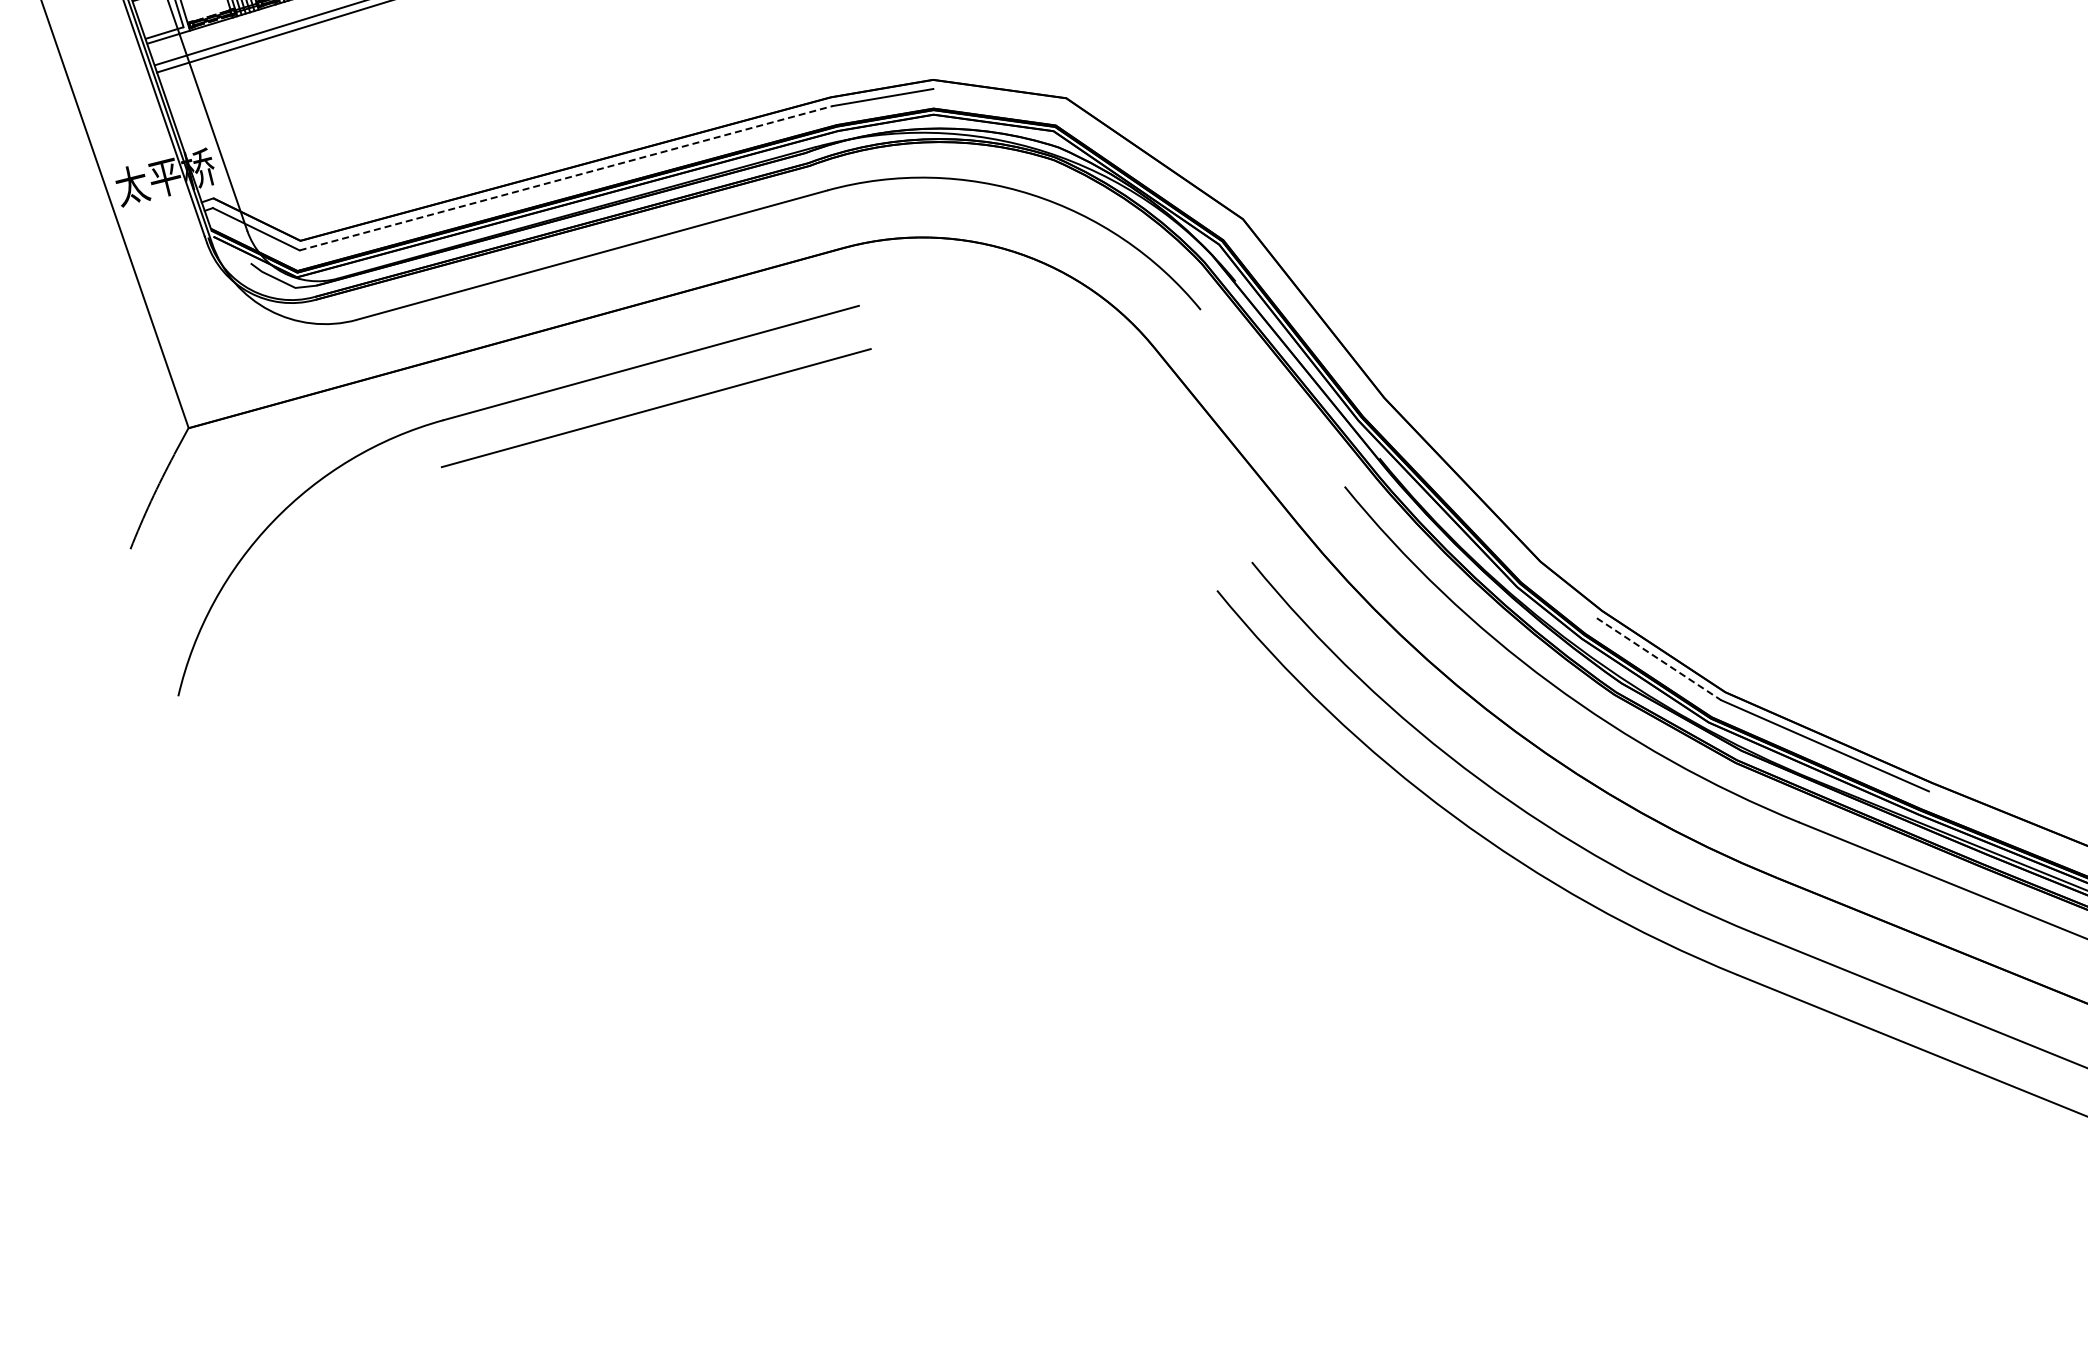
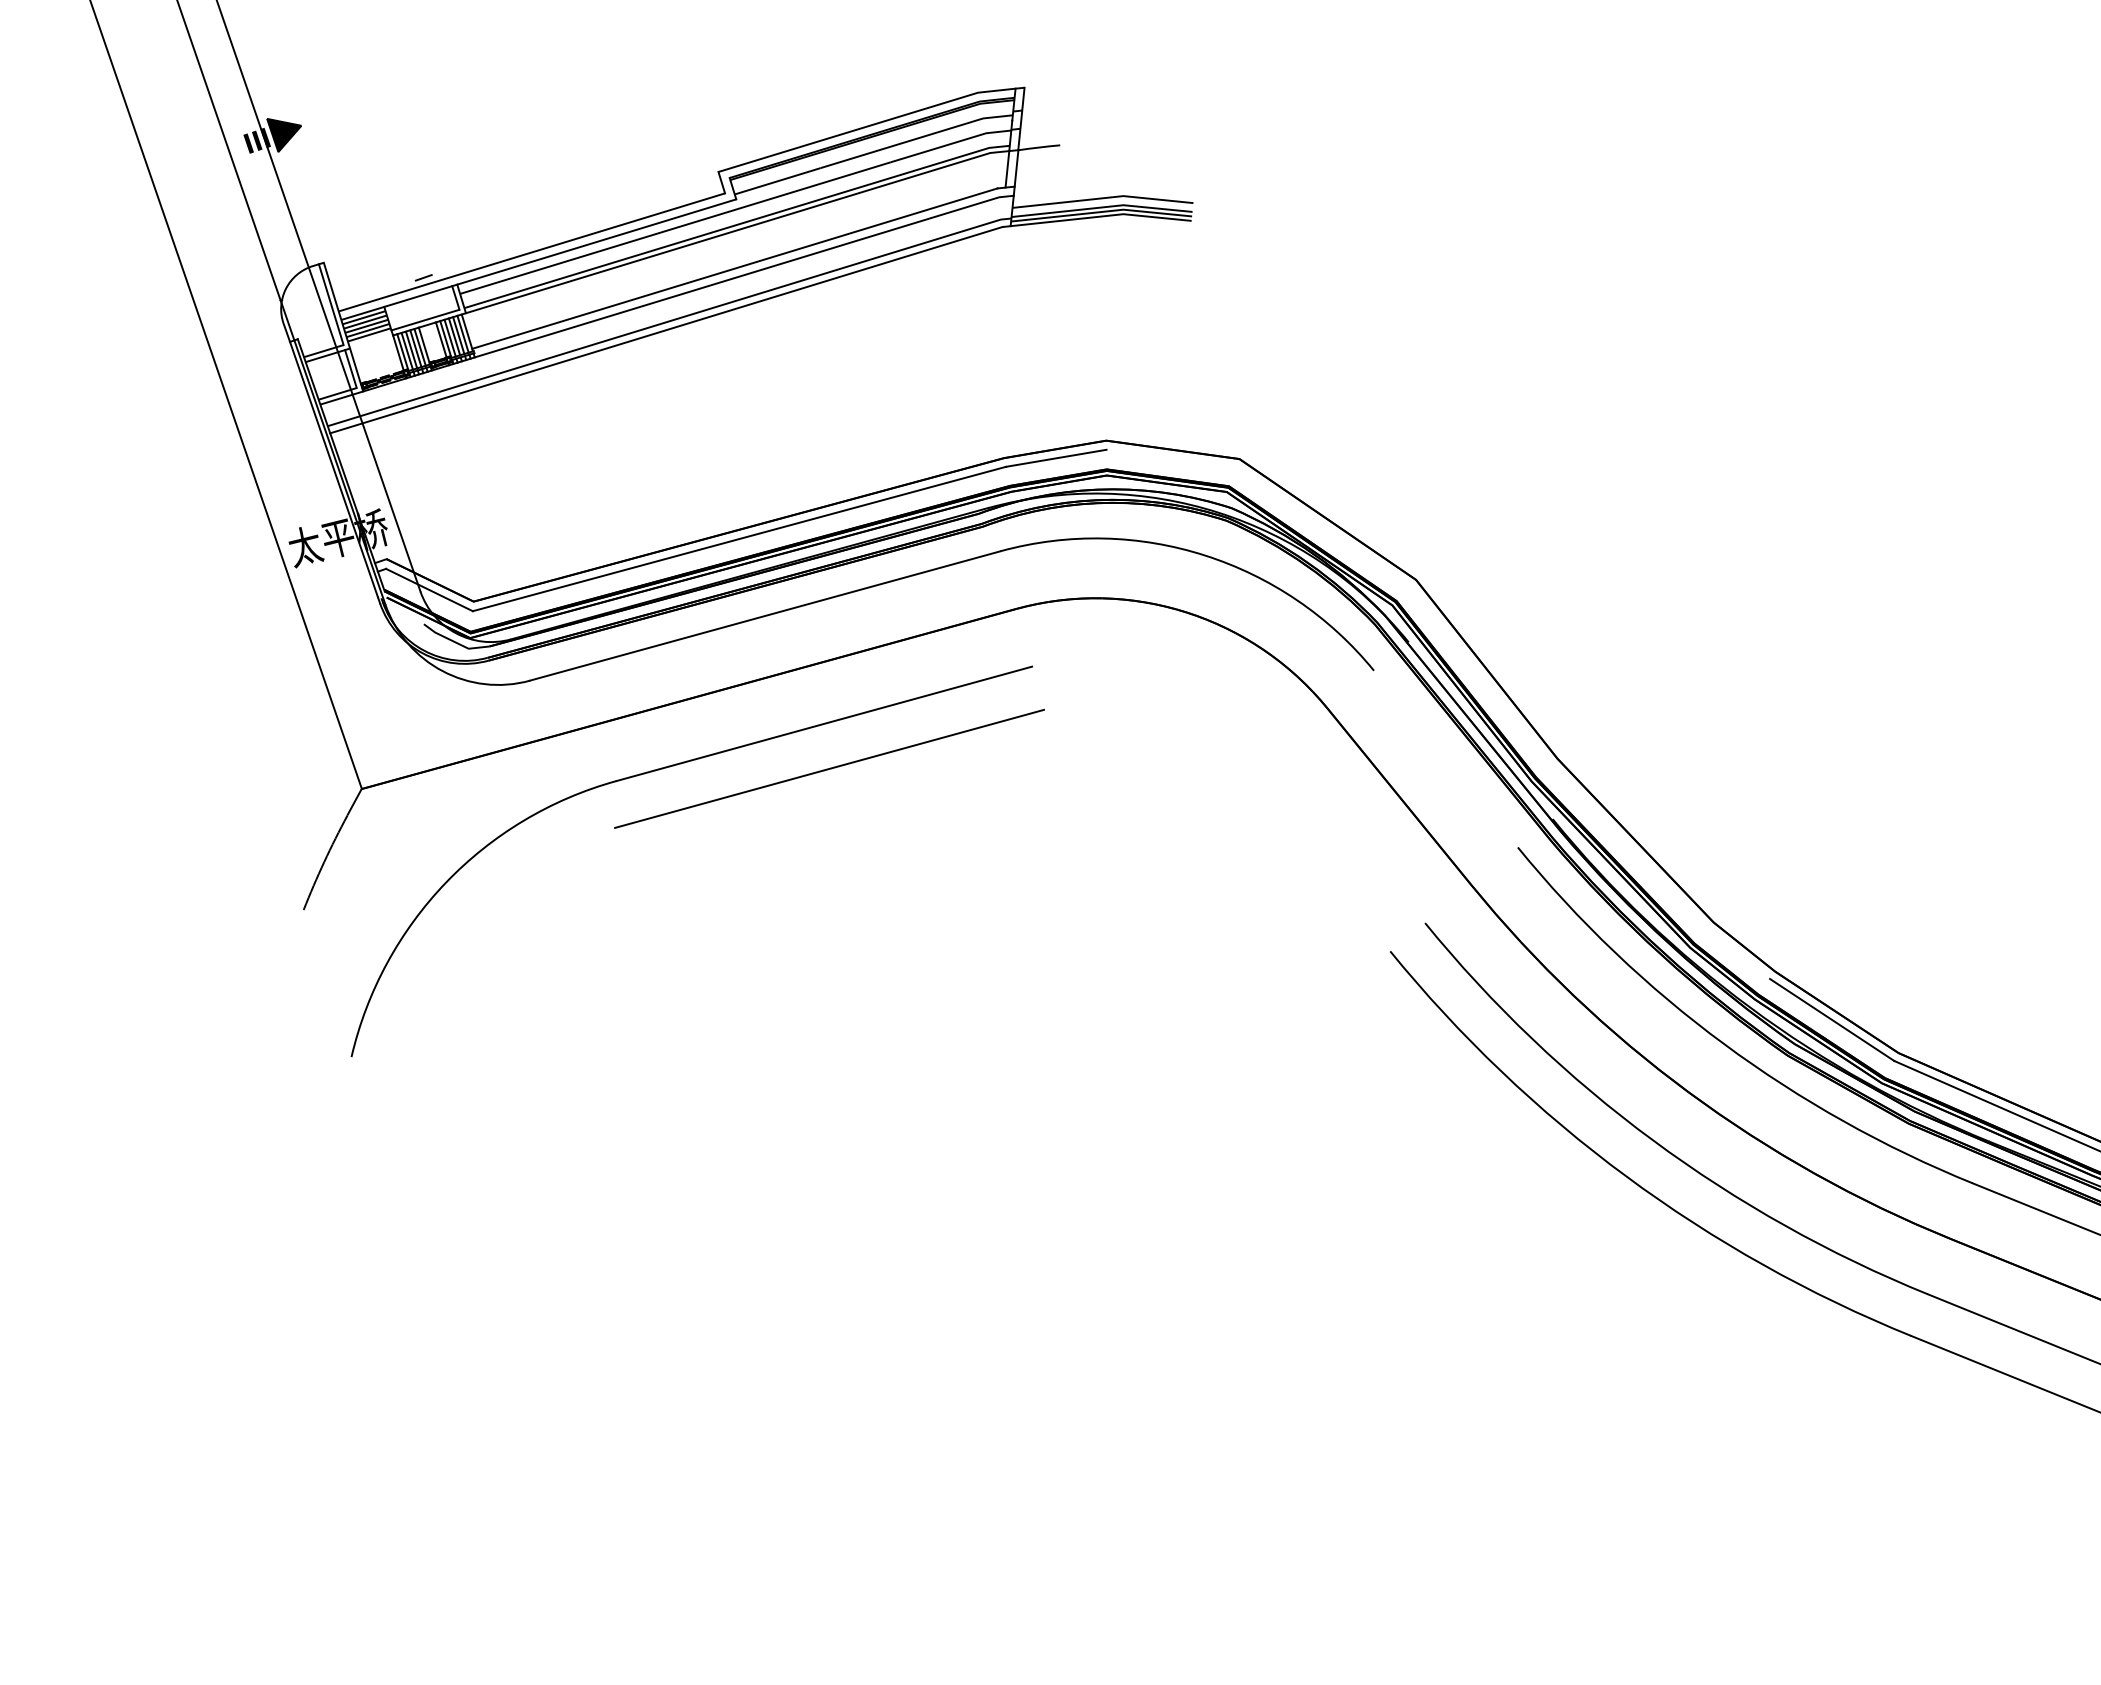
line: (566, 177) -> (739, 538), dashed -> solid
line: (1659, 659) -> (1832, 1020), dashed -> solid

